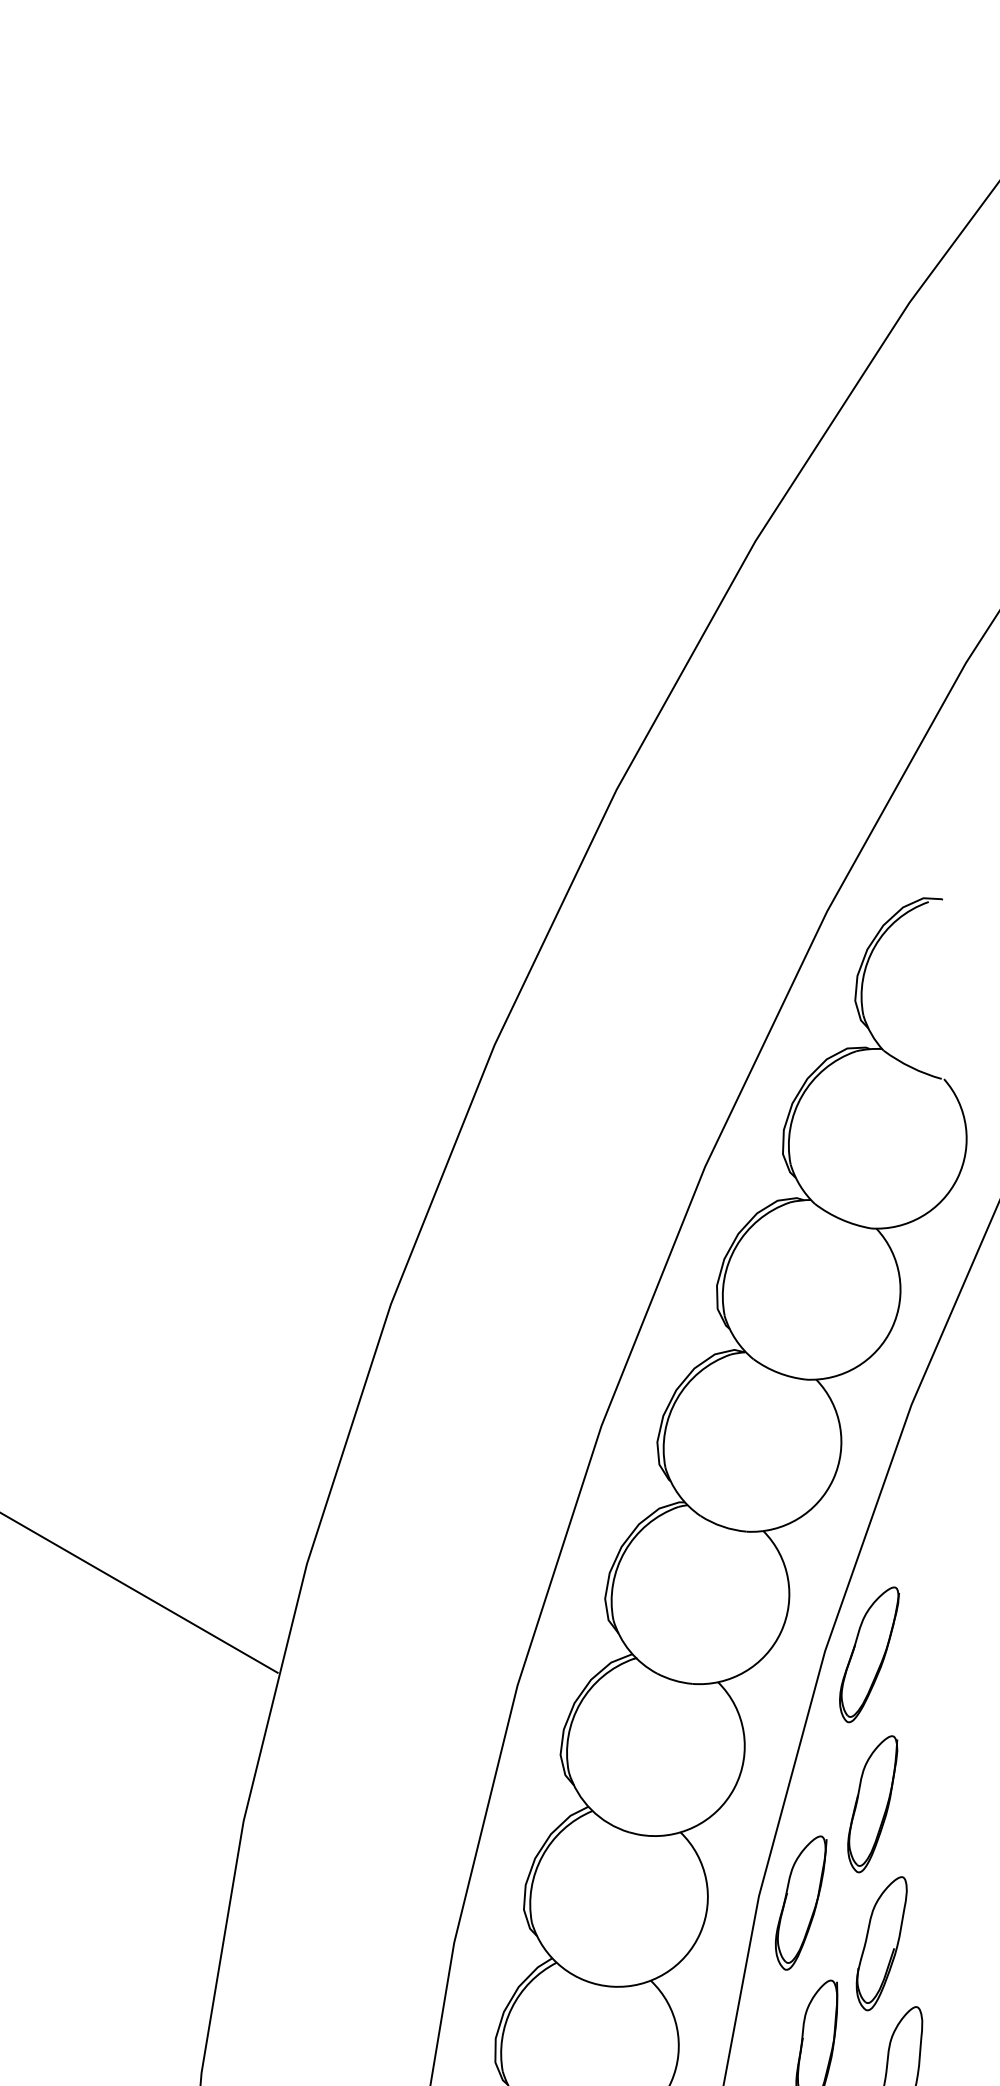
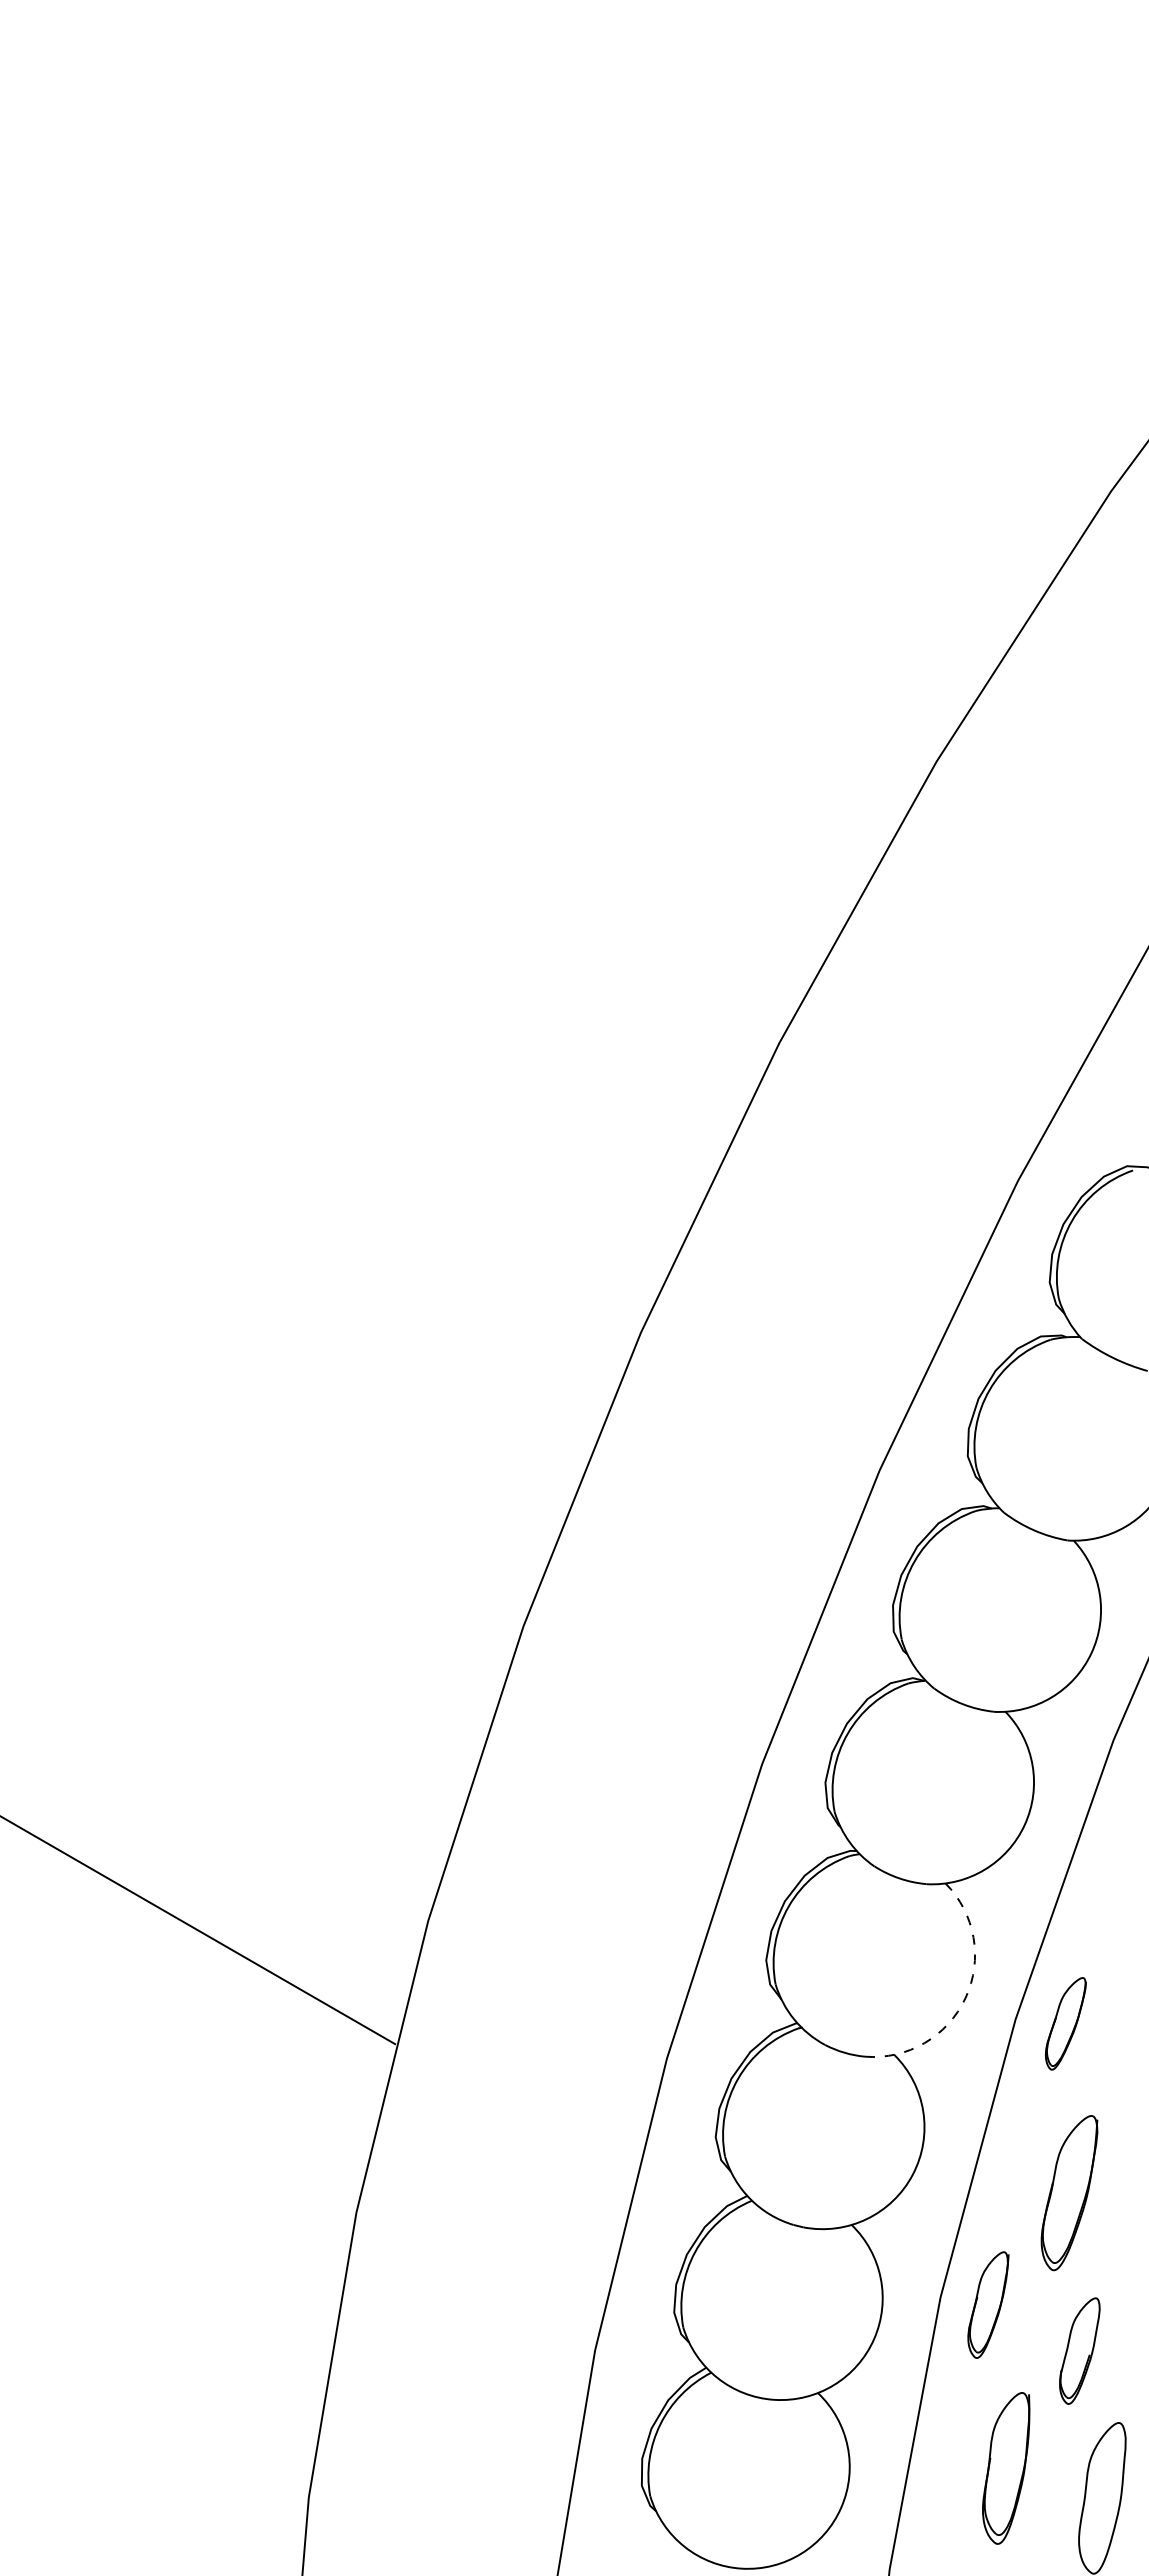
arc: (780, 1632) -> (965, 1998), solid -> dashed
part: (869, 1654) -> (1065, 2023), size x0.6
part: (801, 1902) -> (988, 2304), size x0.7
part: (881, 1943) -> (1079, 2350), size x0.7

